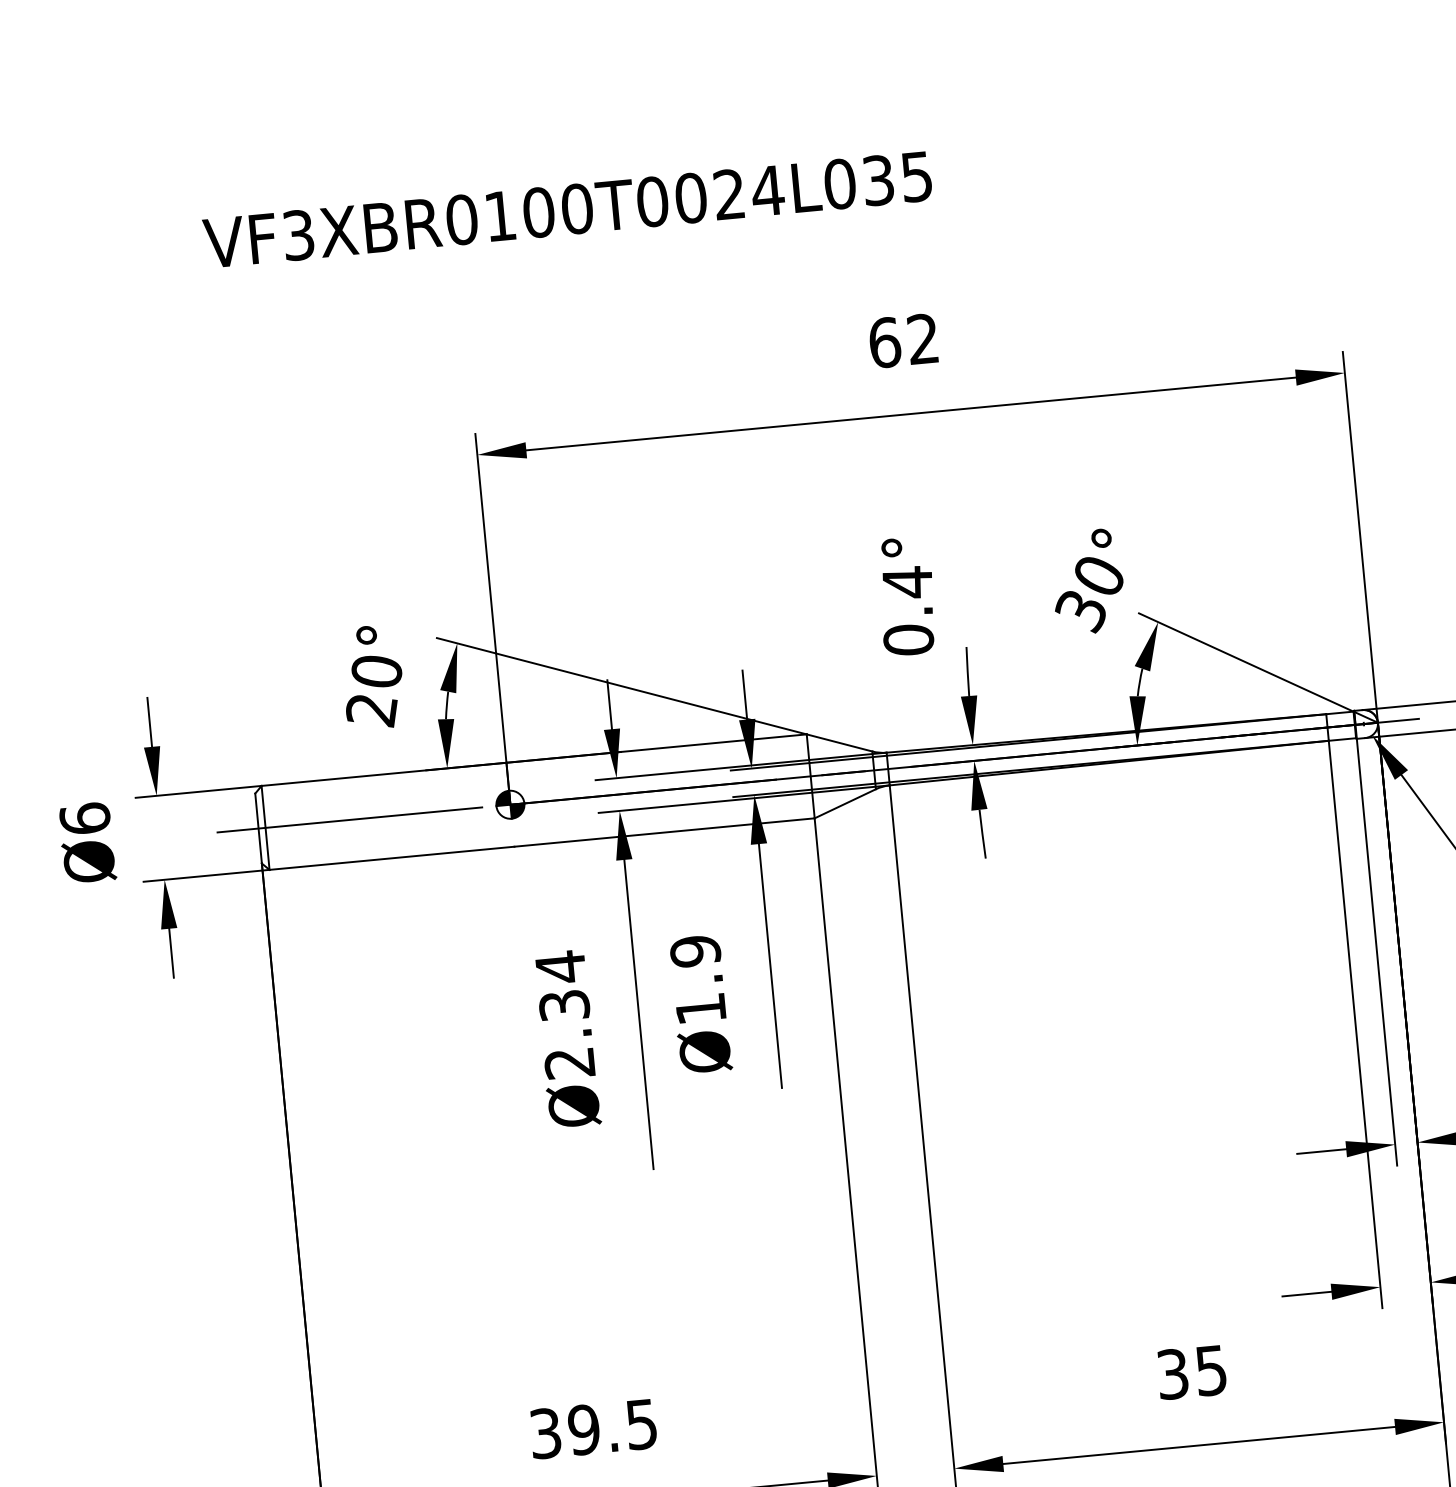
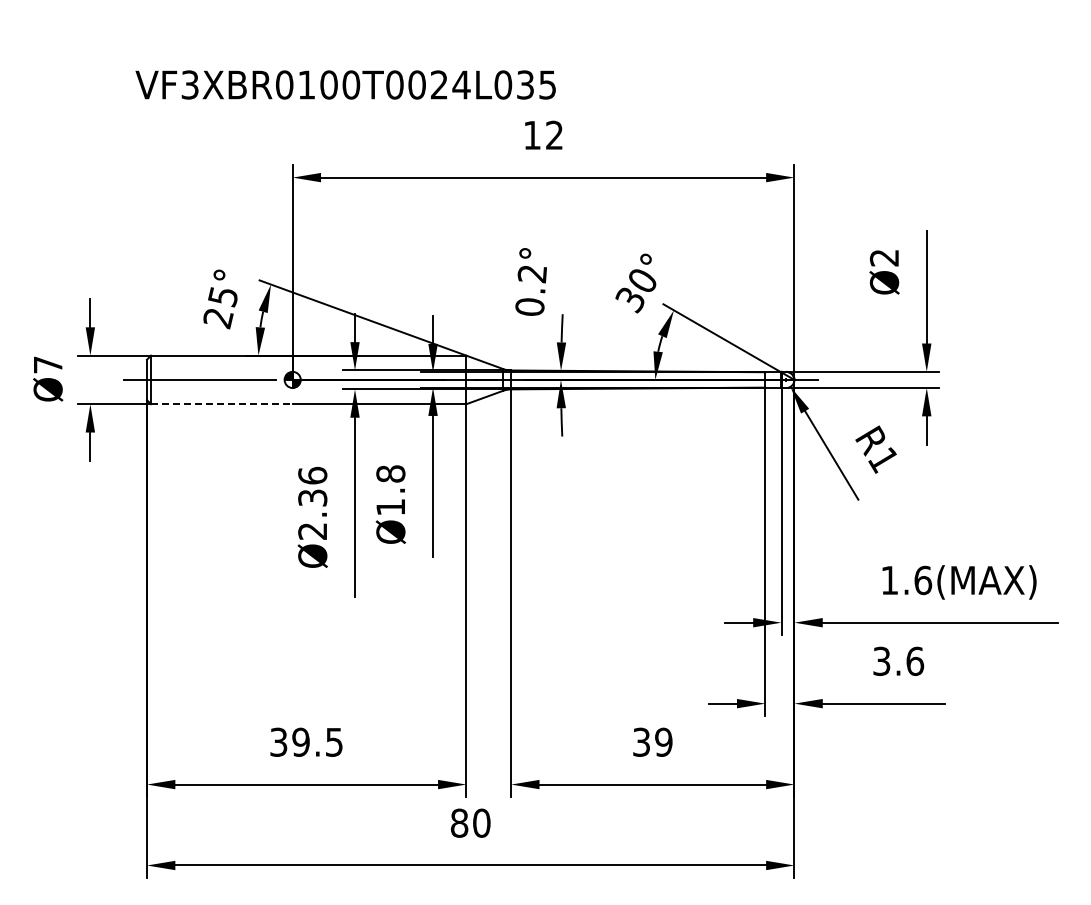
text: (567, 209) -> (345, 84), moved
text: (884, 341) -> (532, 134), 62 -> 12
text: (906, 583) -> (531, 274), 0.4° -> 0.2°
text: (375, 673) -> (222, 297), 20° -> 25°
text: (83, 818) -> (47, 364), Ø6 -> Ø7
line: (391, 858) -> (221, 404), solid -> dashed
text: (694, 950) -> (390, 473), Ø1.9 -> Ø1.8
text: (560, 966) -> (312, 475), Ø2.34 -> Ø2.36
text: (1210, 1369) -> (663, 741), 35 -> 39

